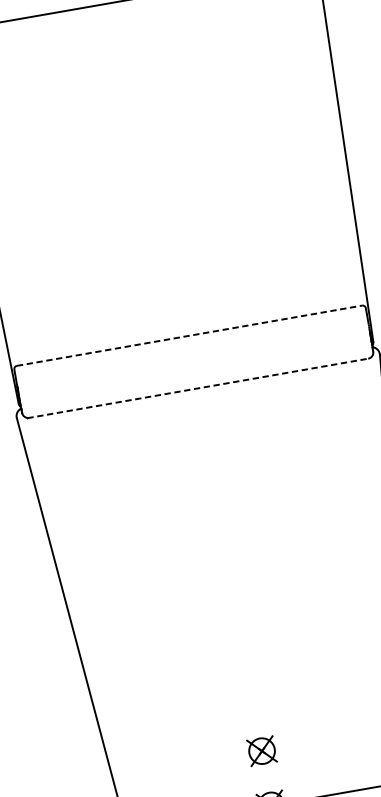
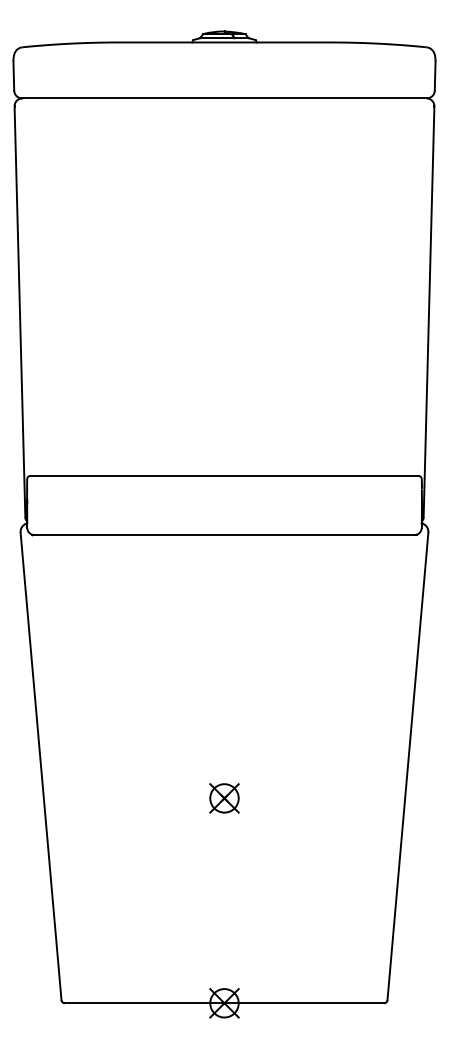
line: (189, 335) -> (224, 475), dashed -> solid
line: (198, 387) -> (224, 534), dashed -> solid
part: (262, 751) -> (224, 798), moved

